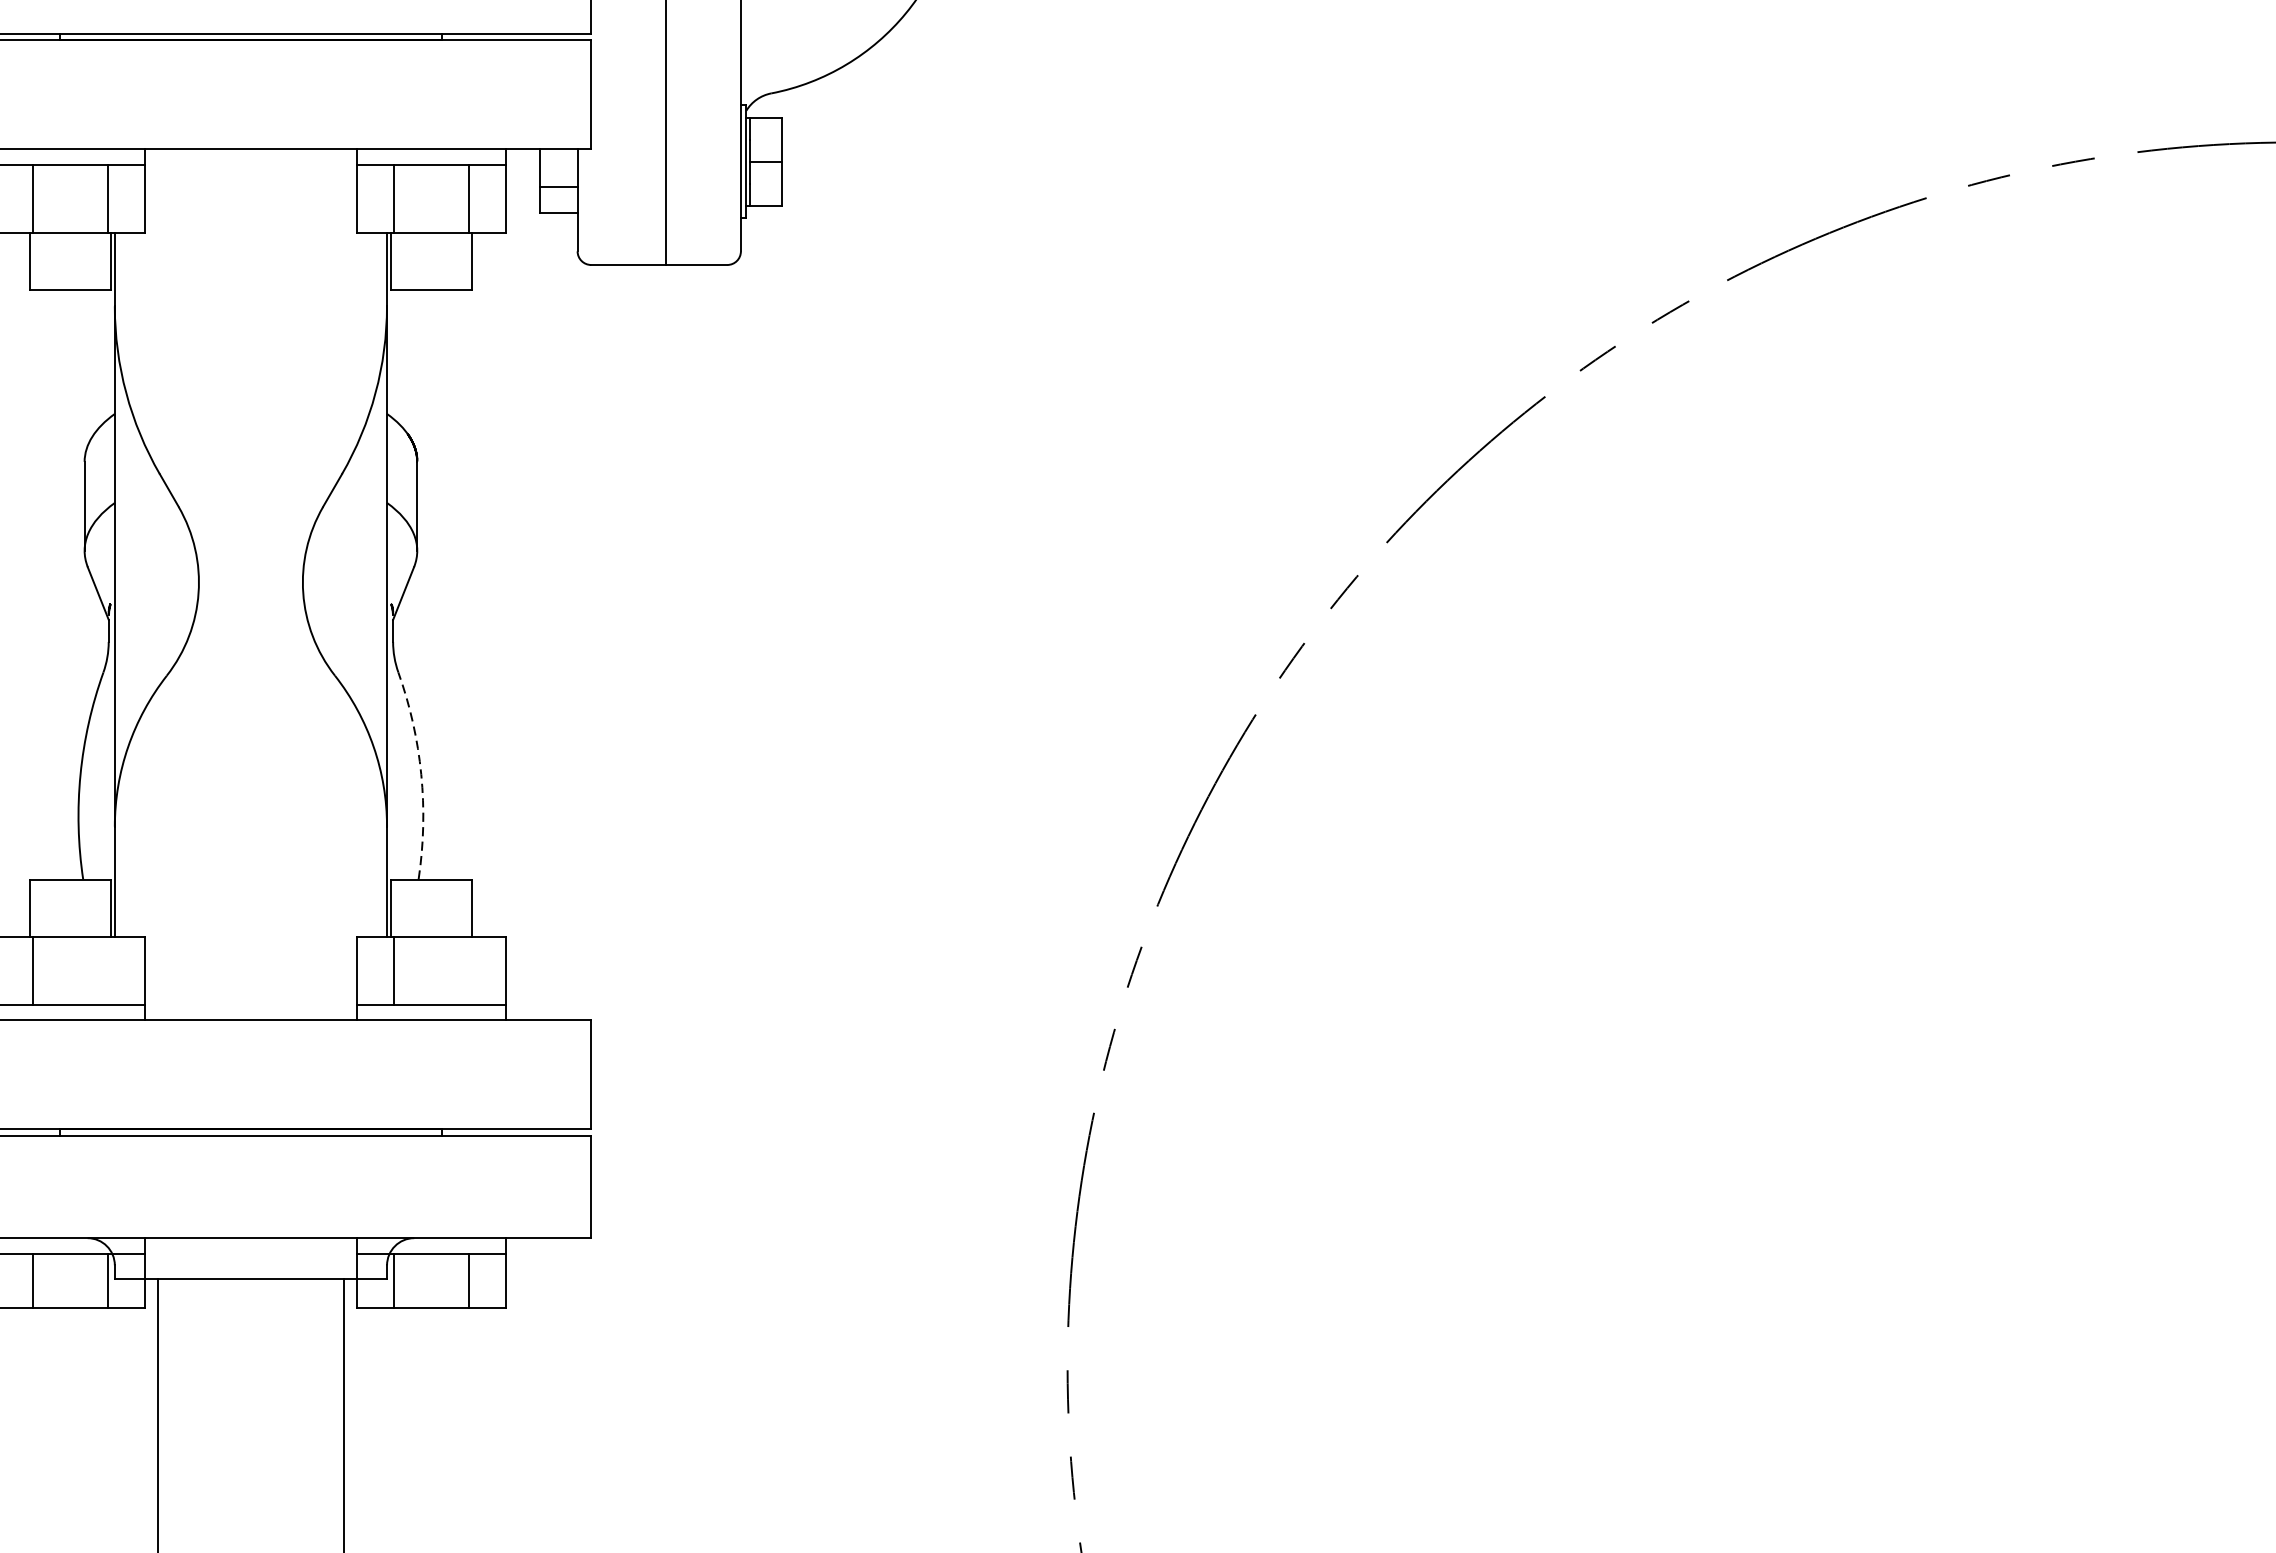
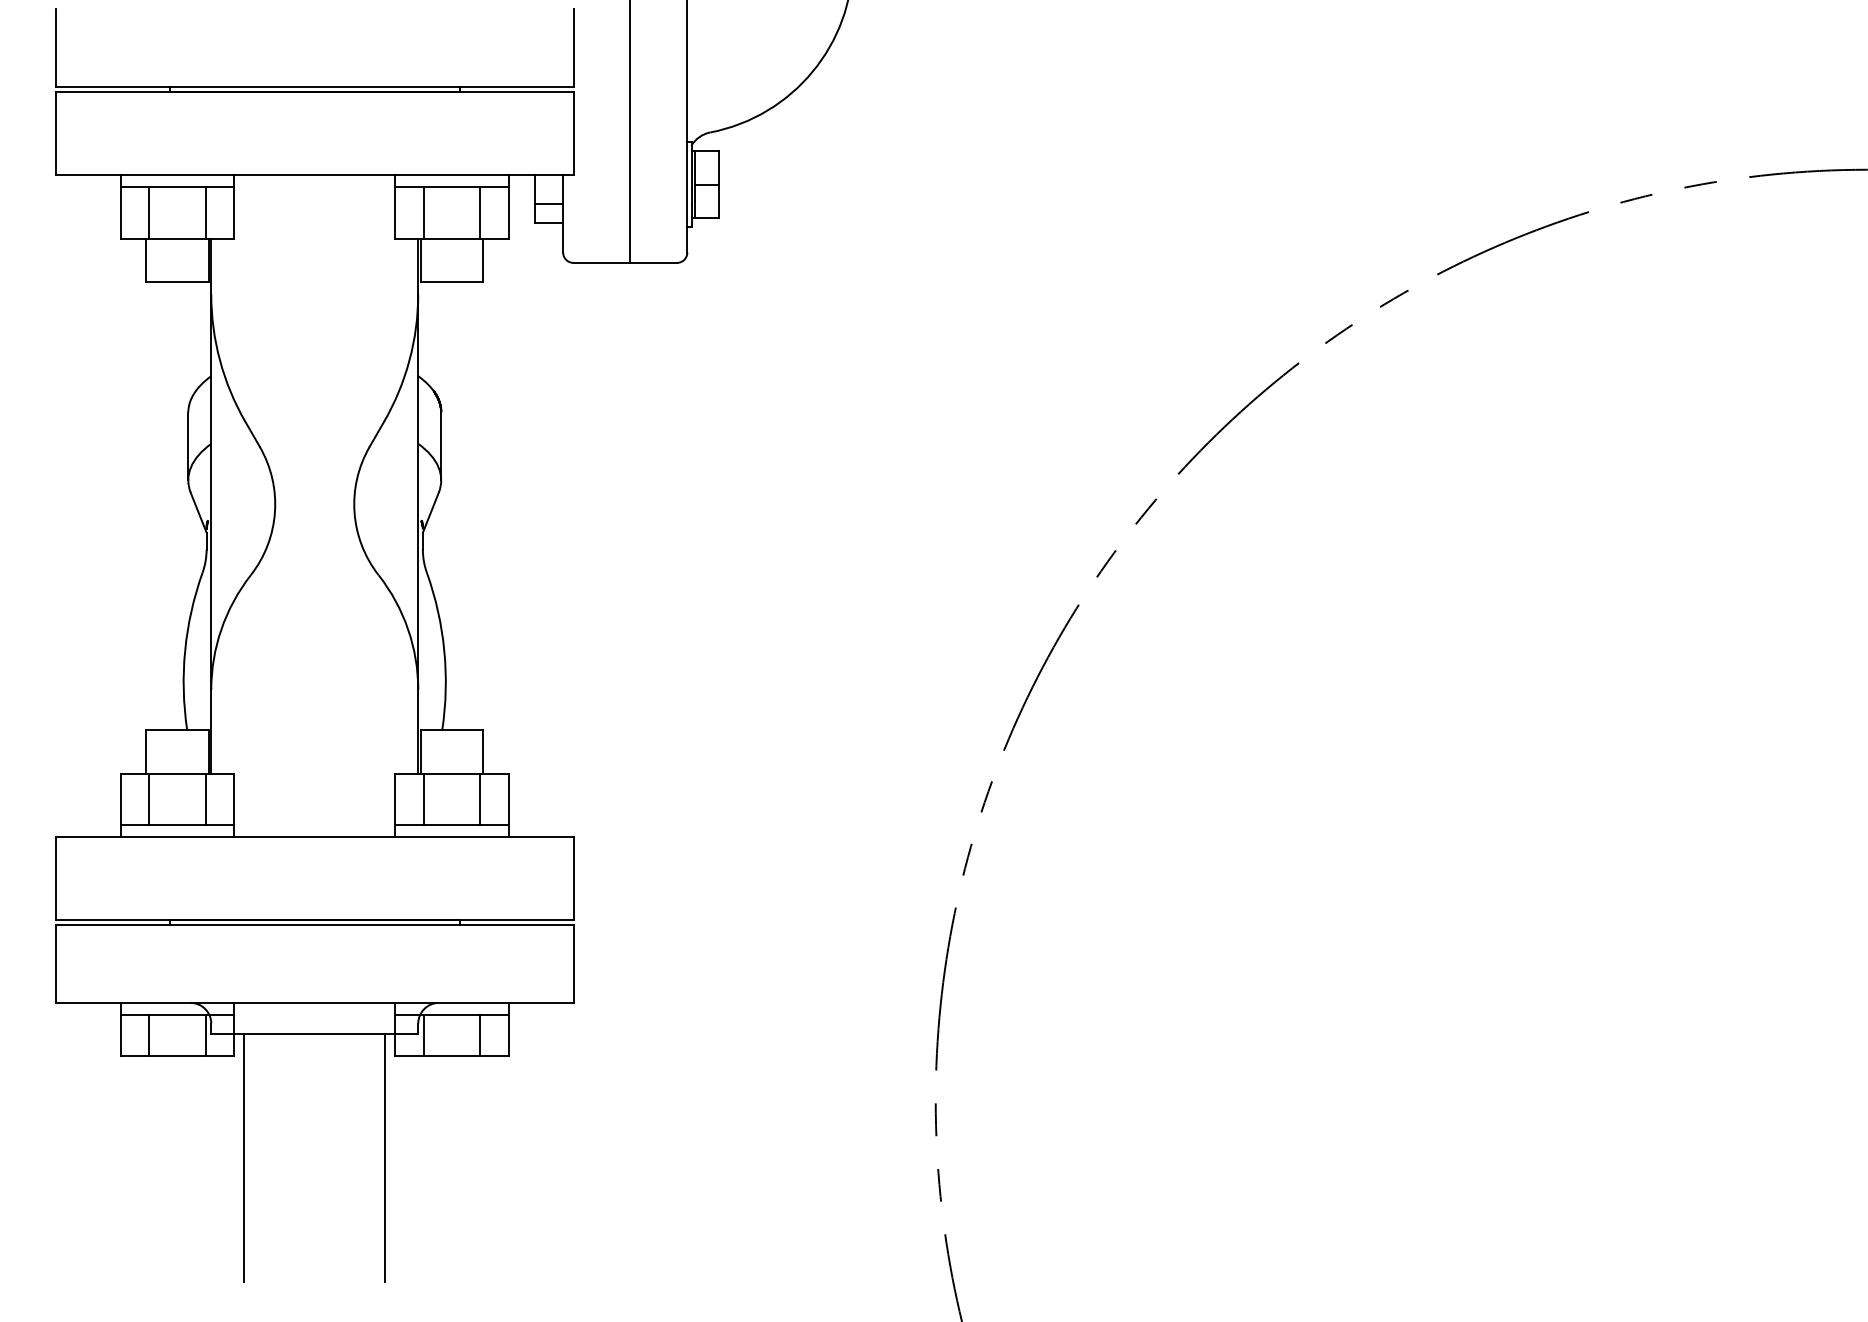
arc: (421, 774) -> (444, 650), dashed -> solid
line: (107, 970) -> (205, 799), added
line: (468, 970) -> (480, 799), added

